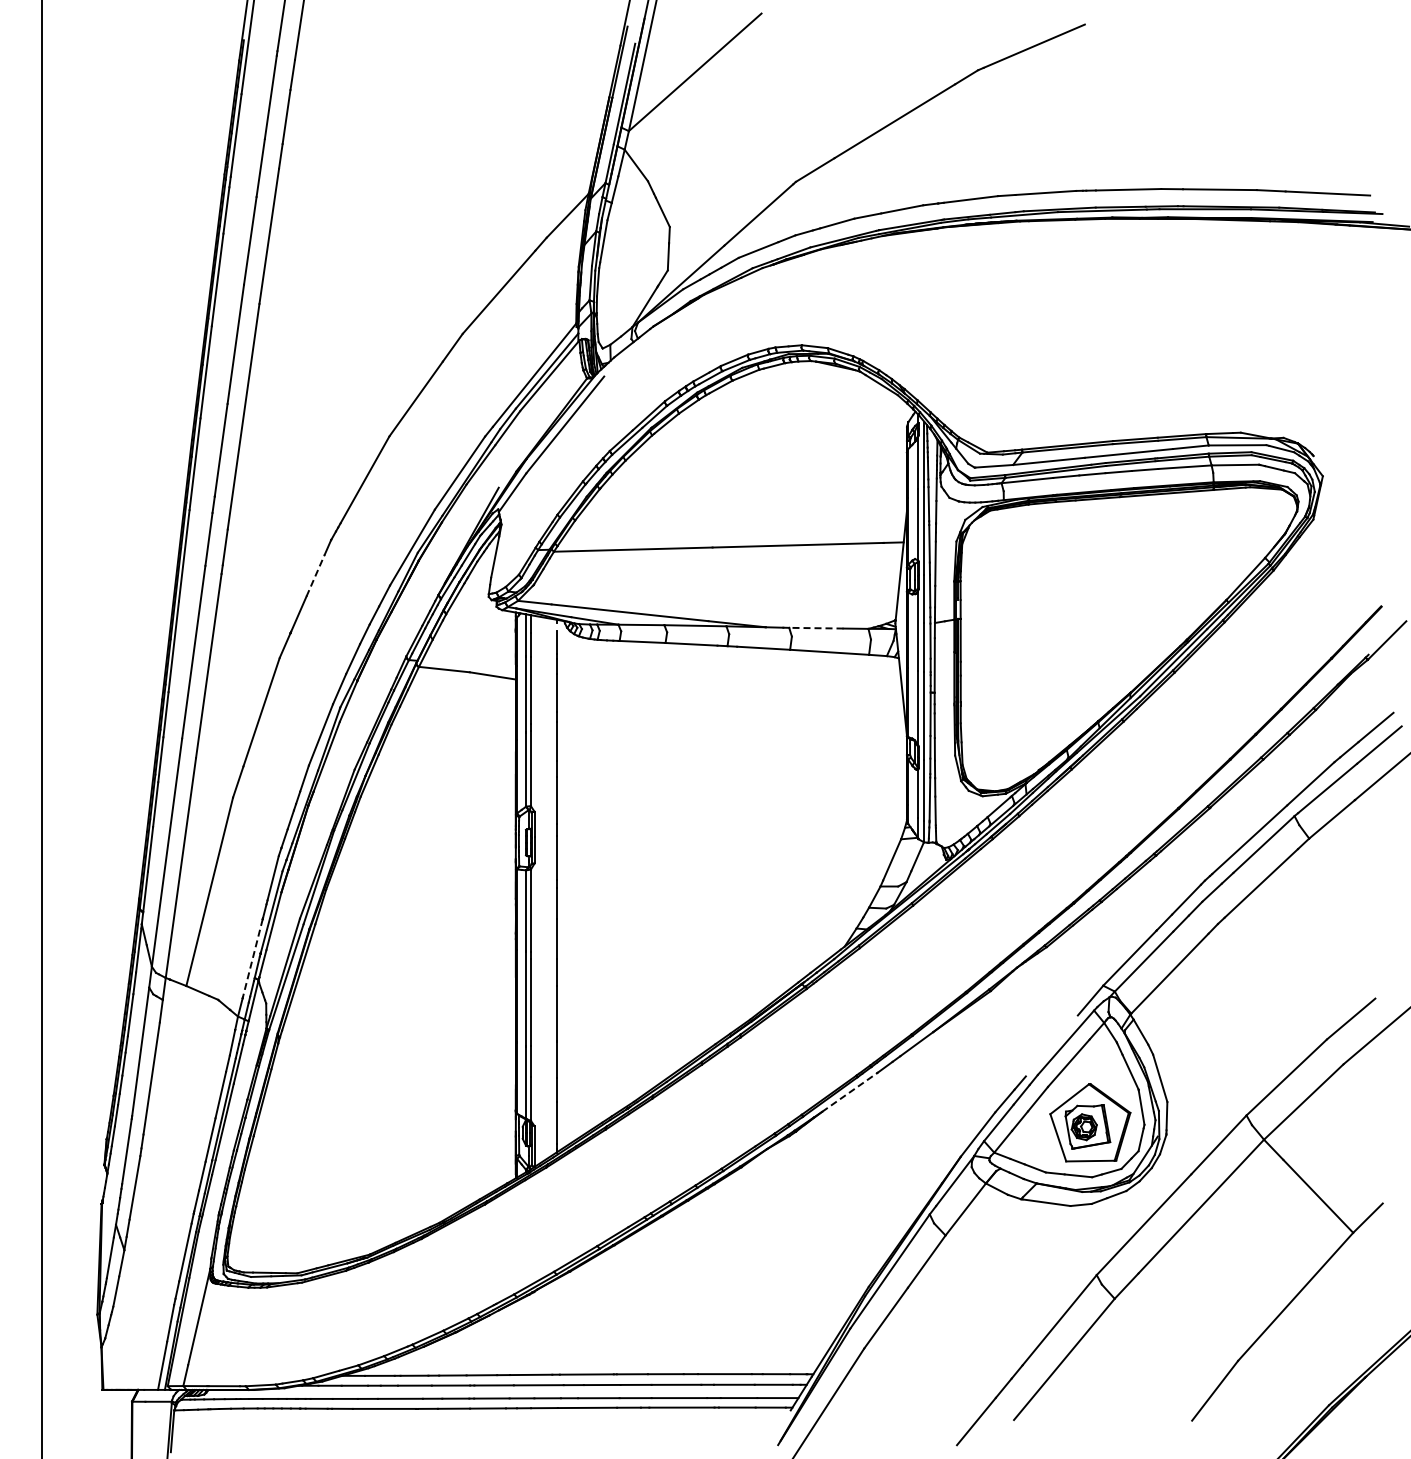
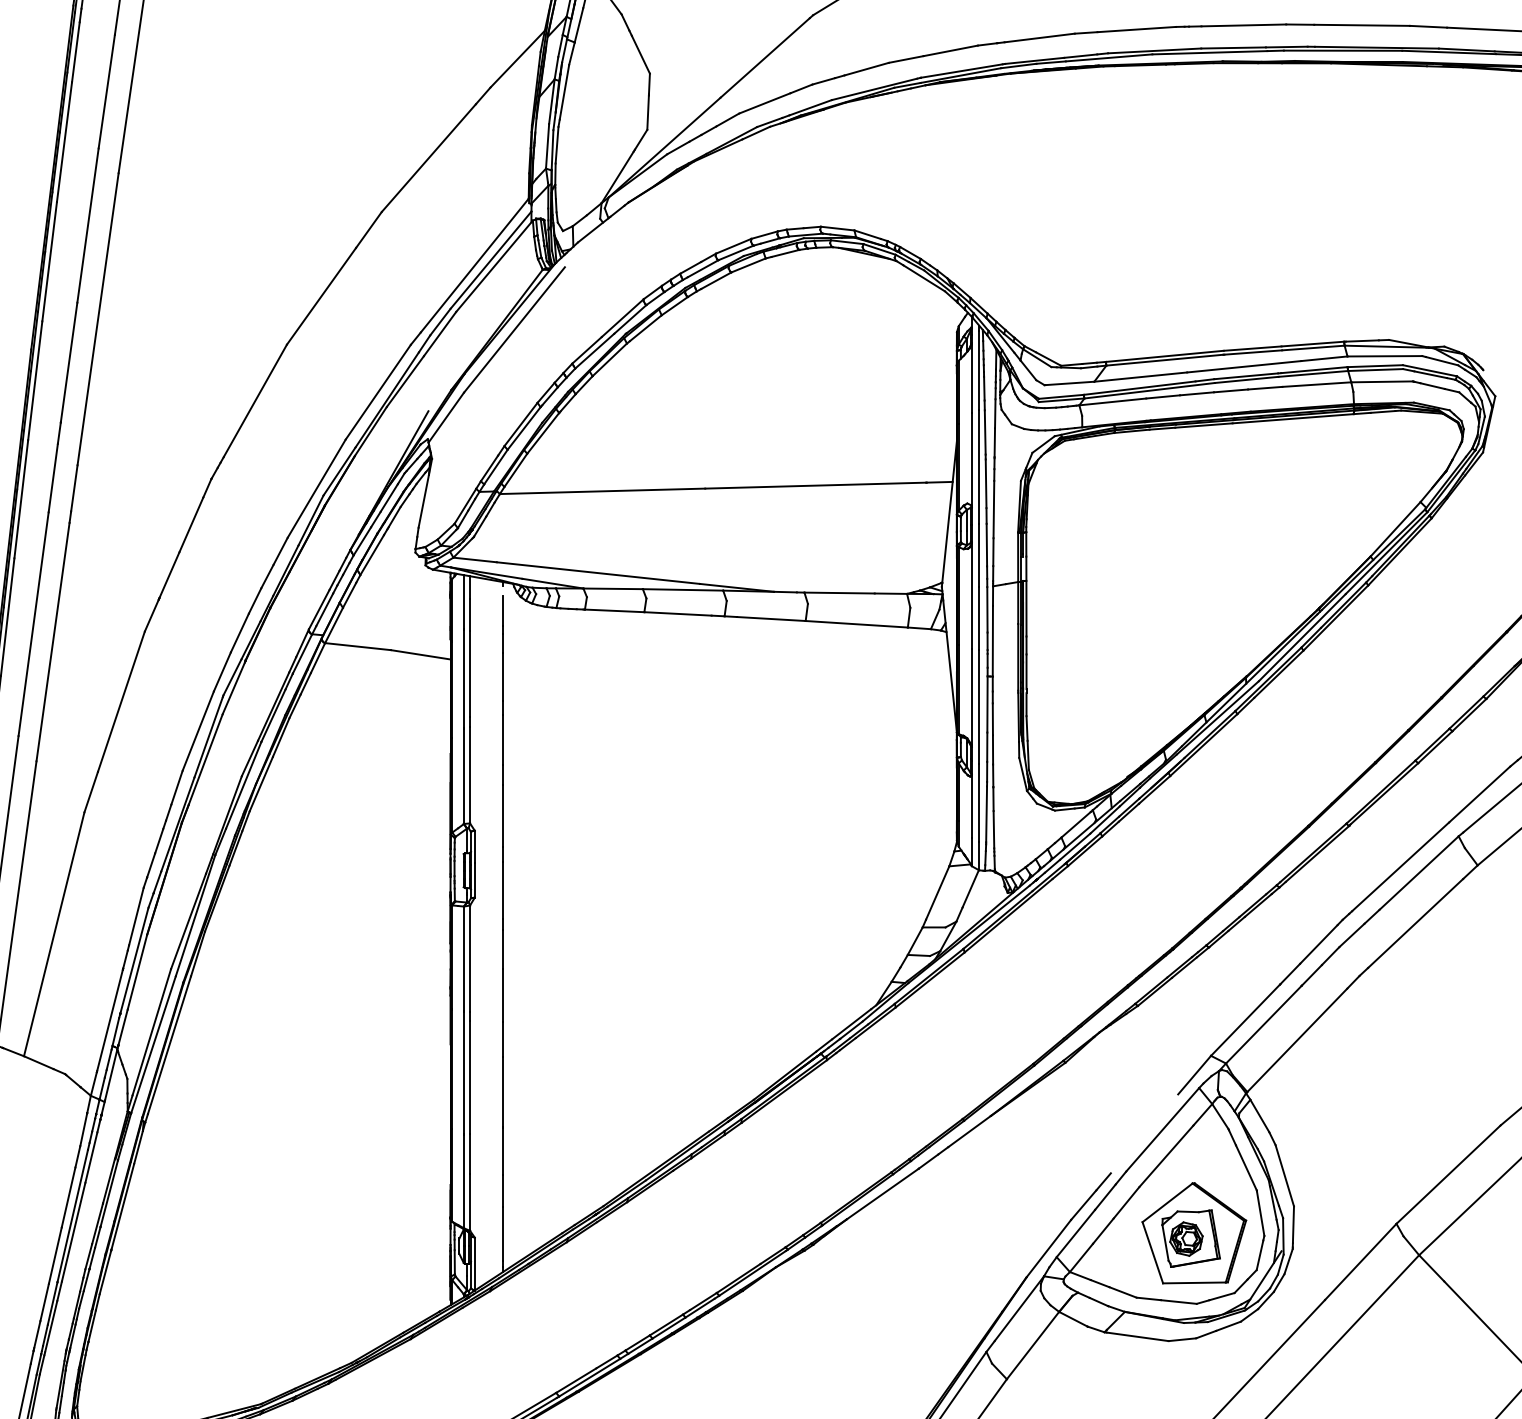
line: (315, 575) -> (191, 524), dashed -> solid
line: (815, 628) -> (838, 593), dashed -> solid
line: (252, 958) -> (109, 1020), dashed -> solid
line: (849, 1092) -> (882, 1194), dashed -> solid

